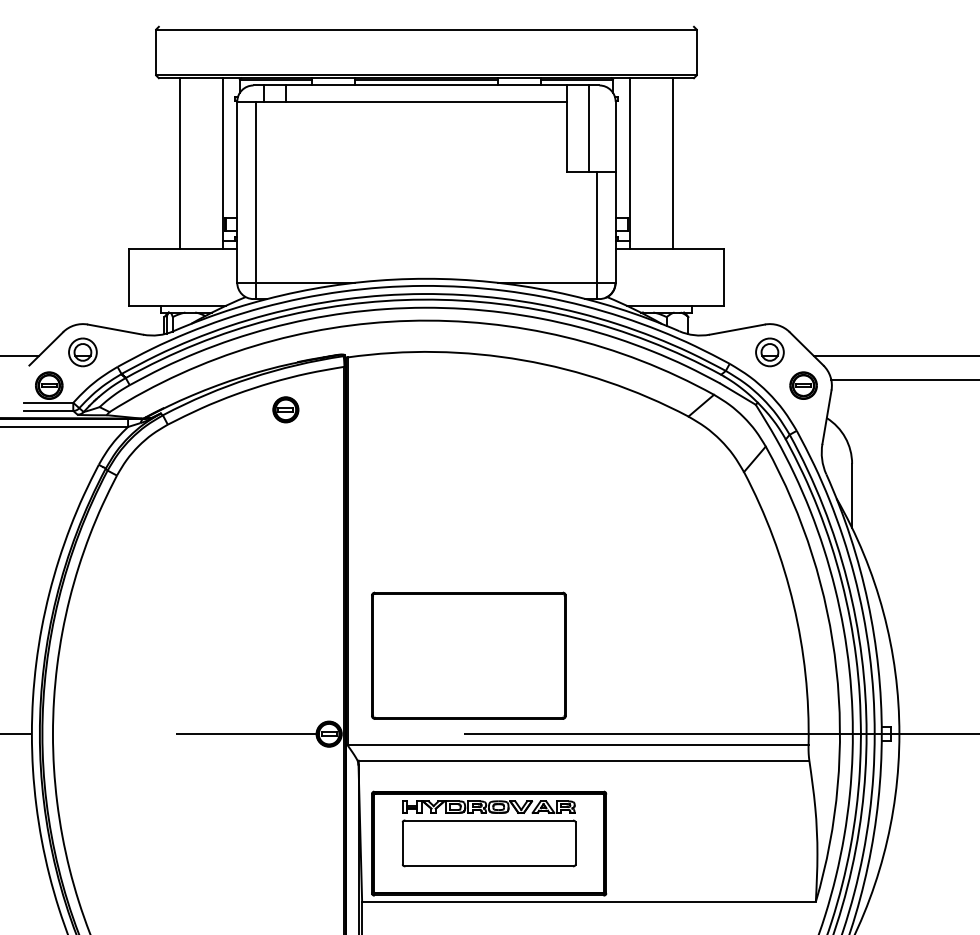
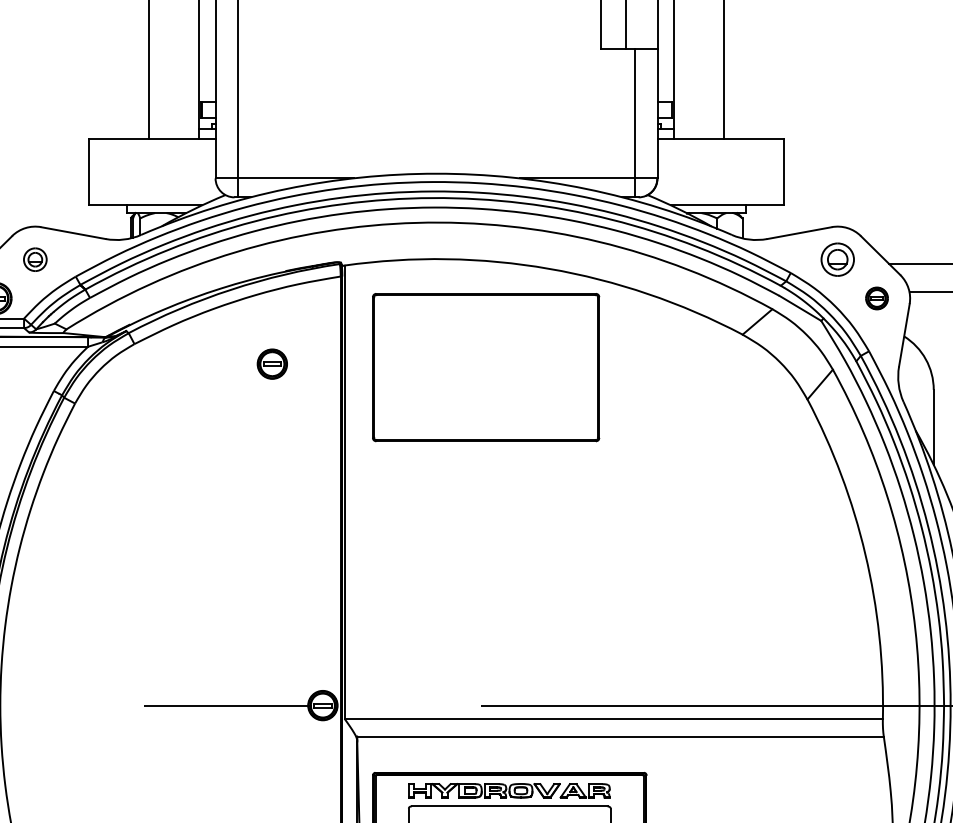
part: (82, 352) -> (34, 259), size x0.7
part: (803, 385) -> (876, 298), size x0.7
part: (285, 409) -> (271, 363), moved
part: (468, 655) -> (485, 367), moved

